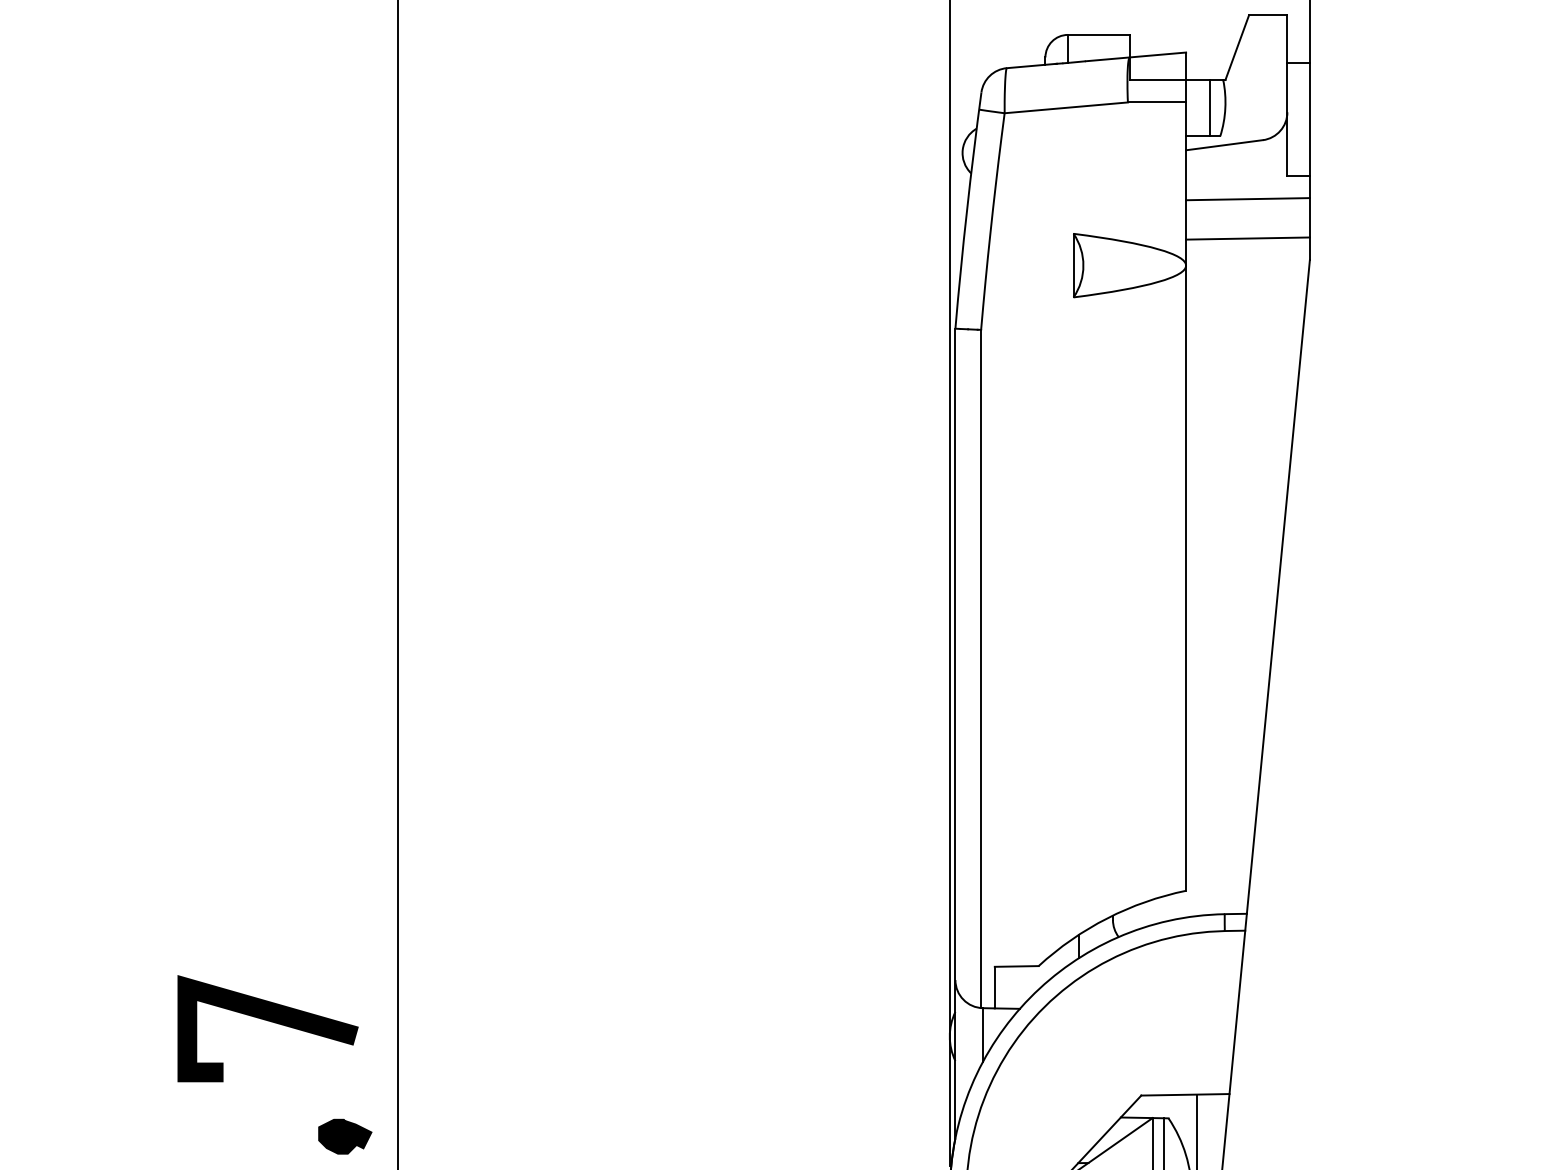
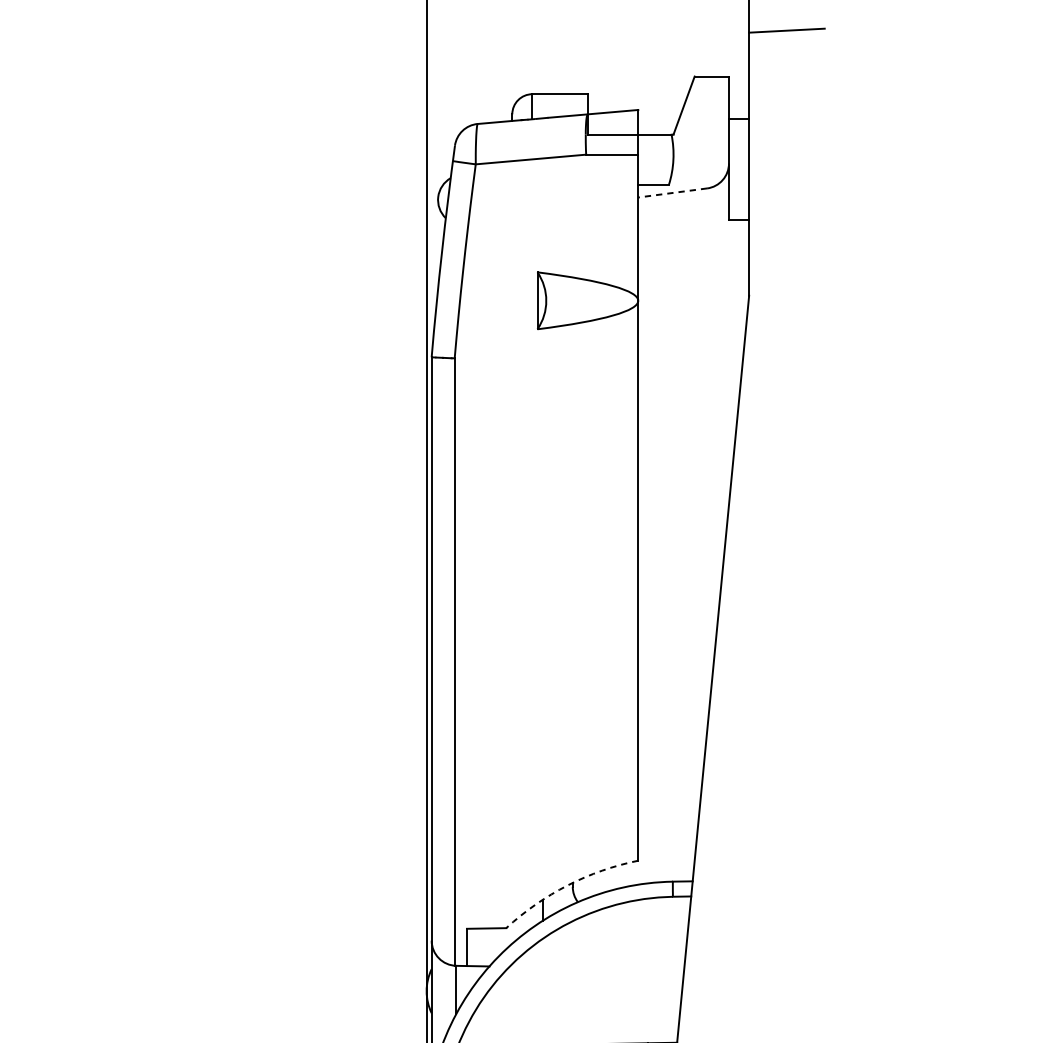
line: (1210, 107) -> (660, 159), removed
line: (1224, 145) -> (672, 193), solid -> dashed
line: (1247, 199) -> (693, 241), removed
line: (1247, 238) -> (693, 276), removed
arc: (1107, 918) -> (567, 885), solid -> dashed

